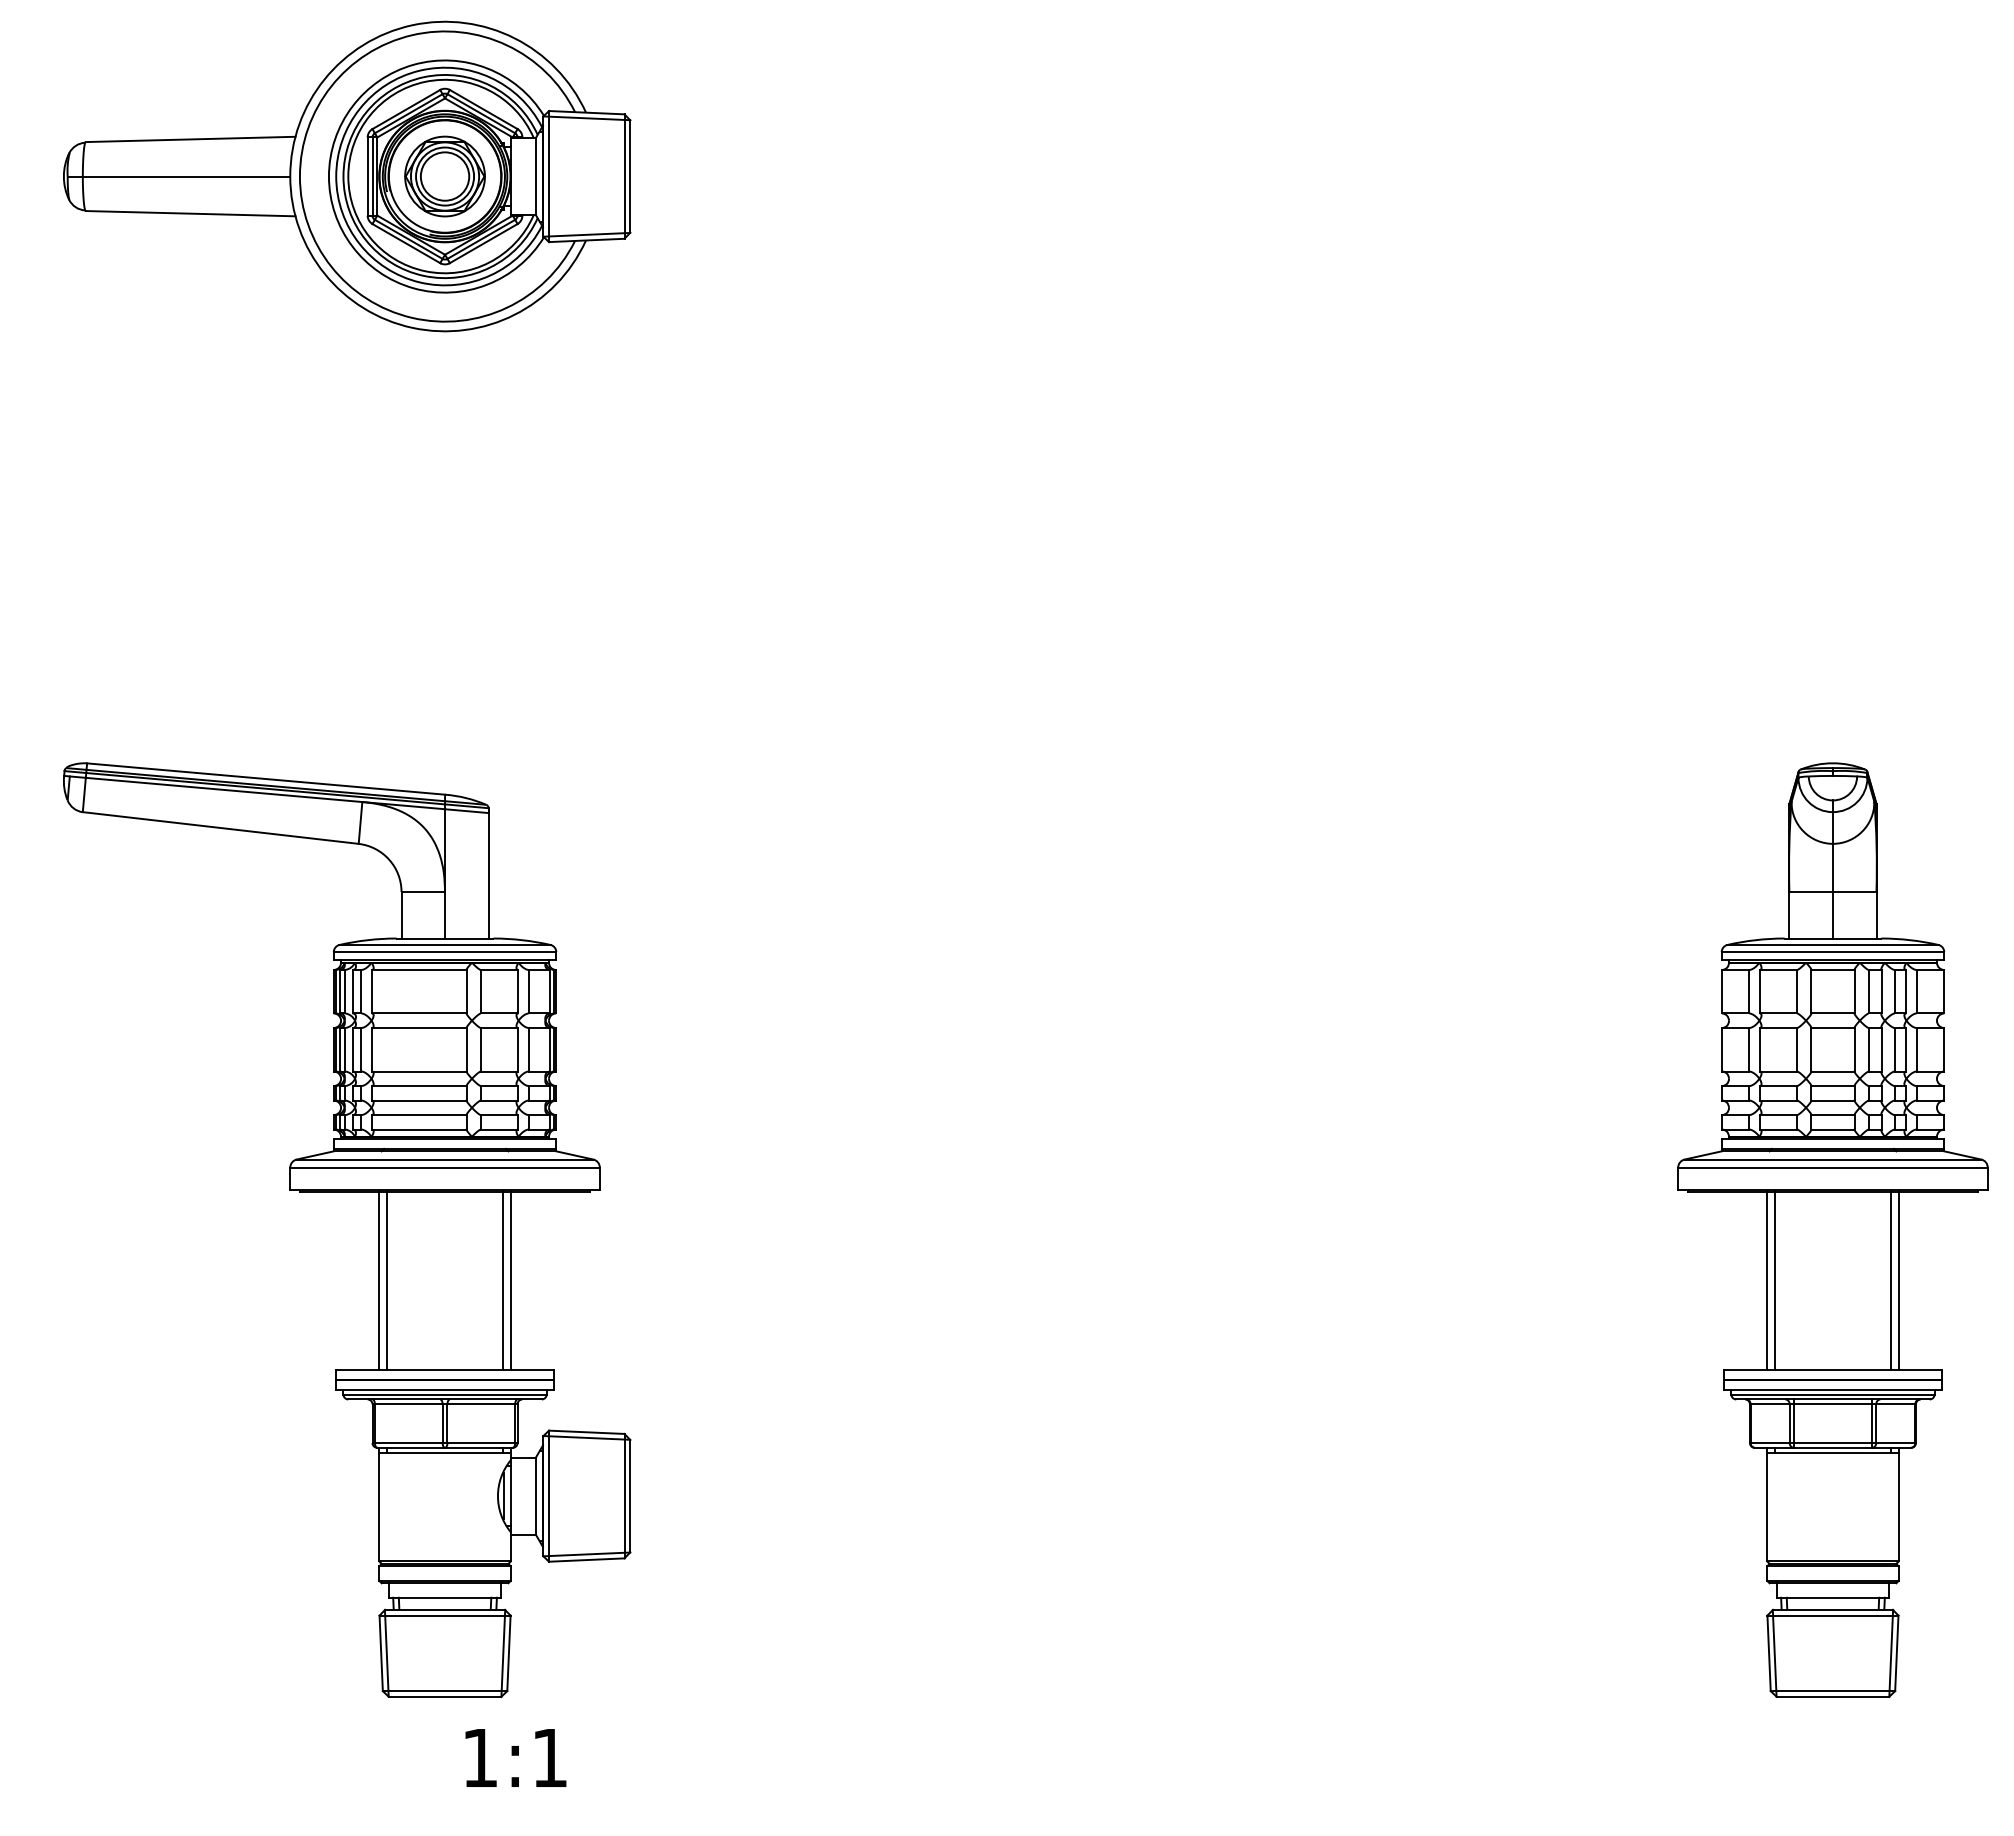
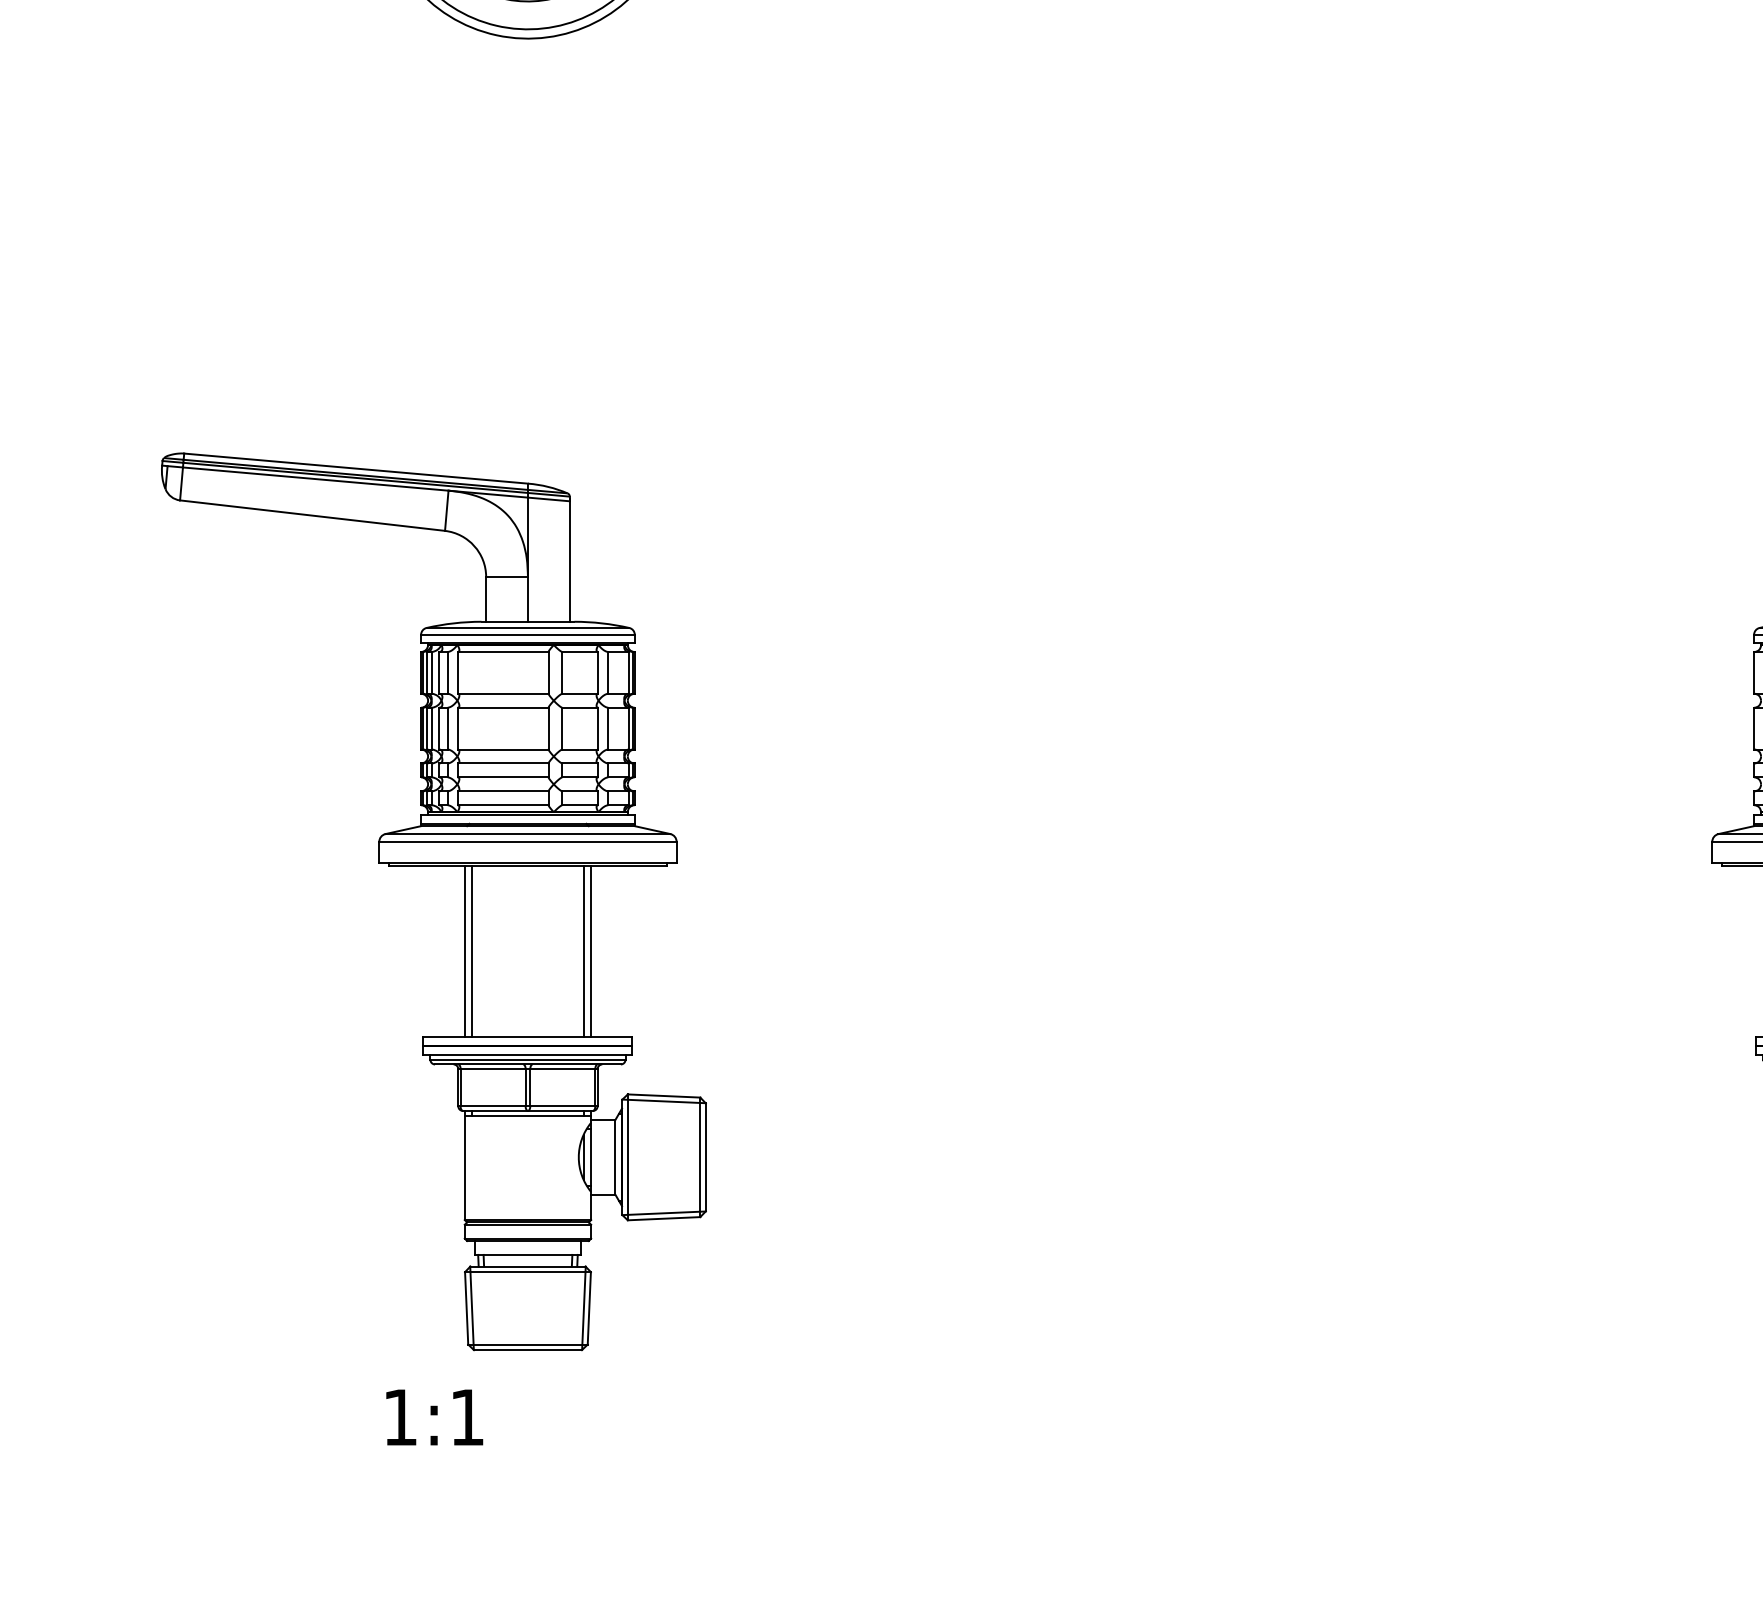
text: (515, 1757) -> (434, 1416), moved

